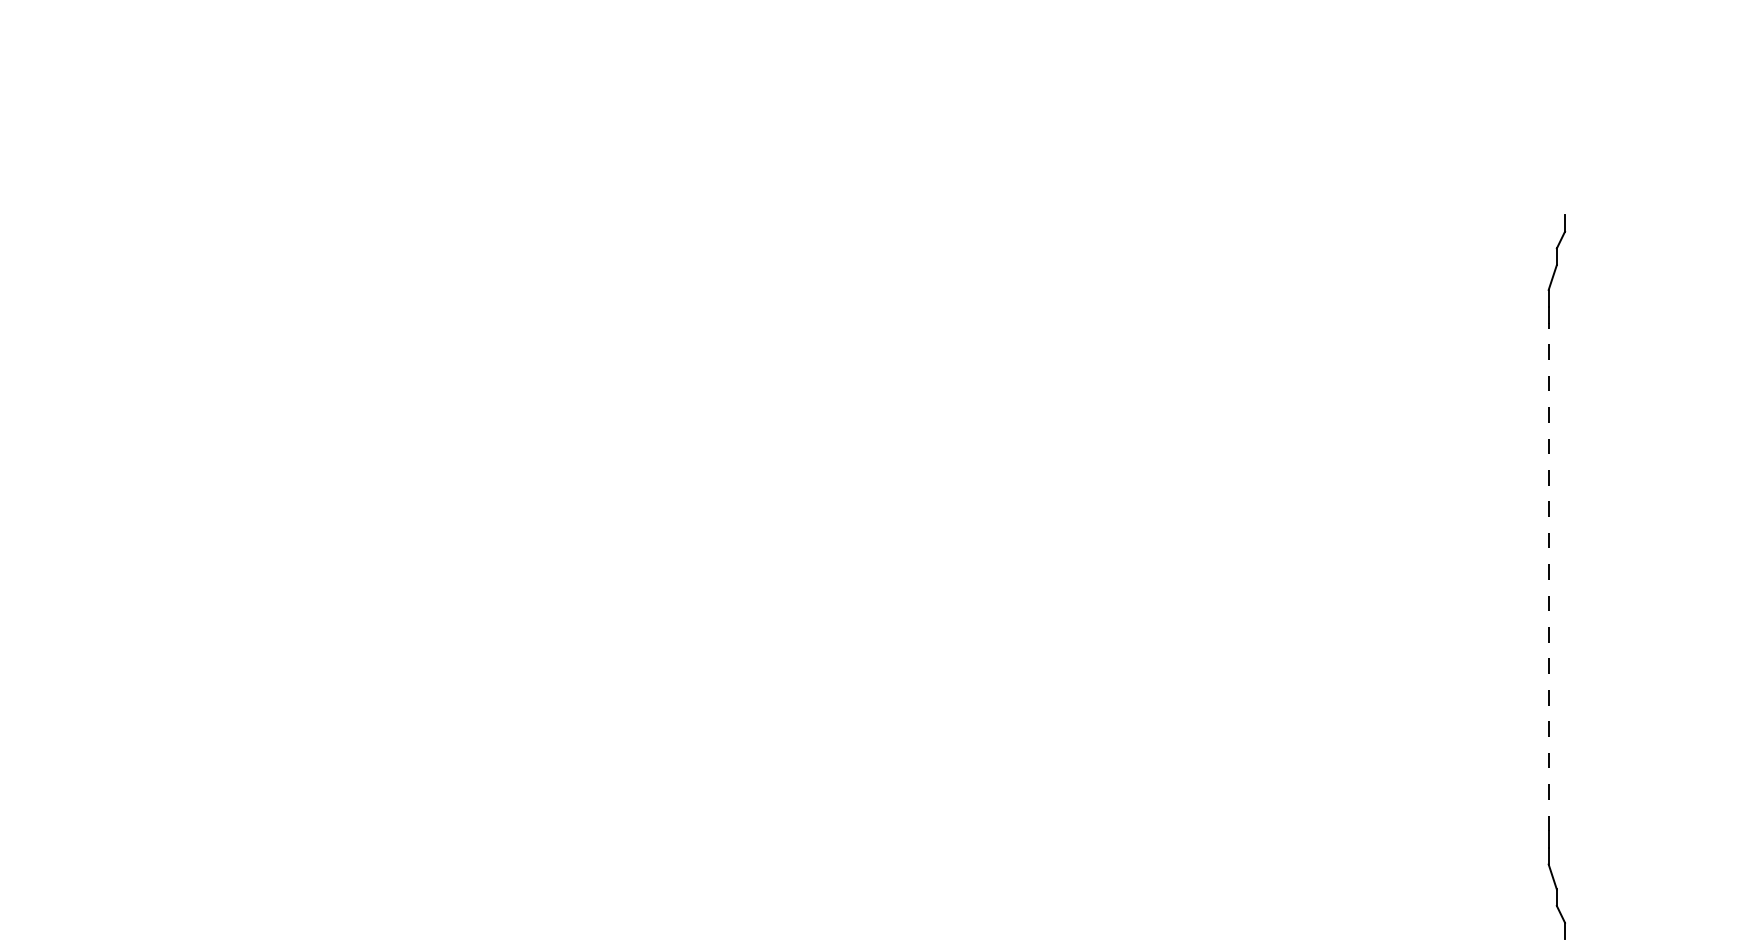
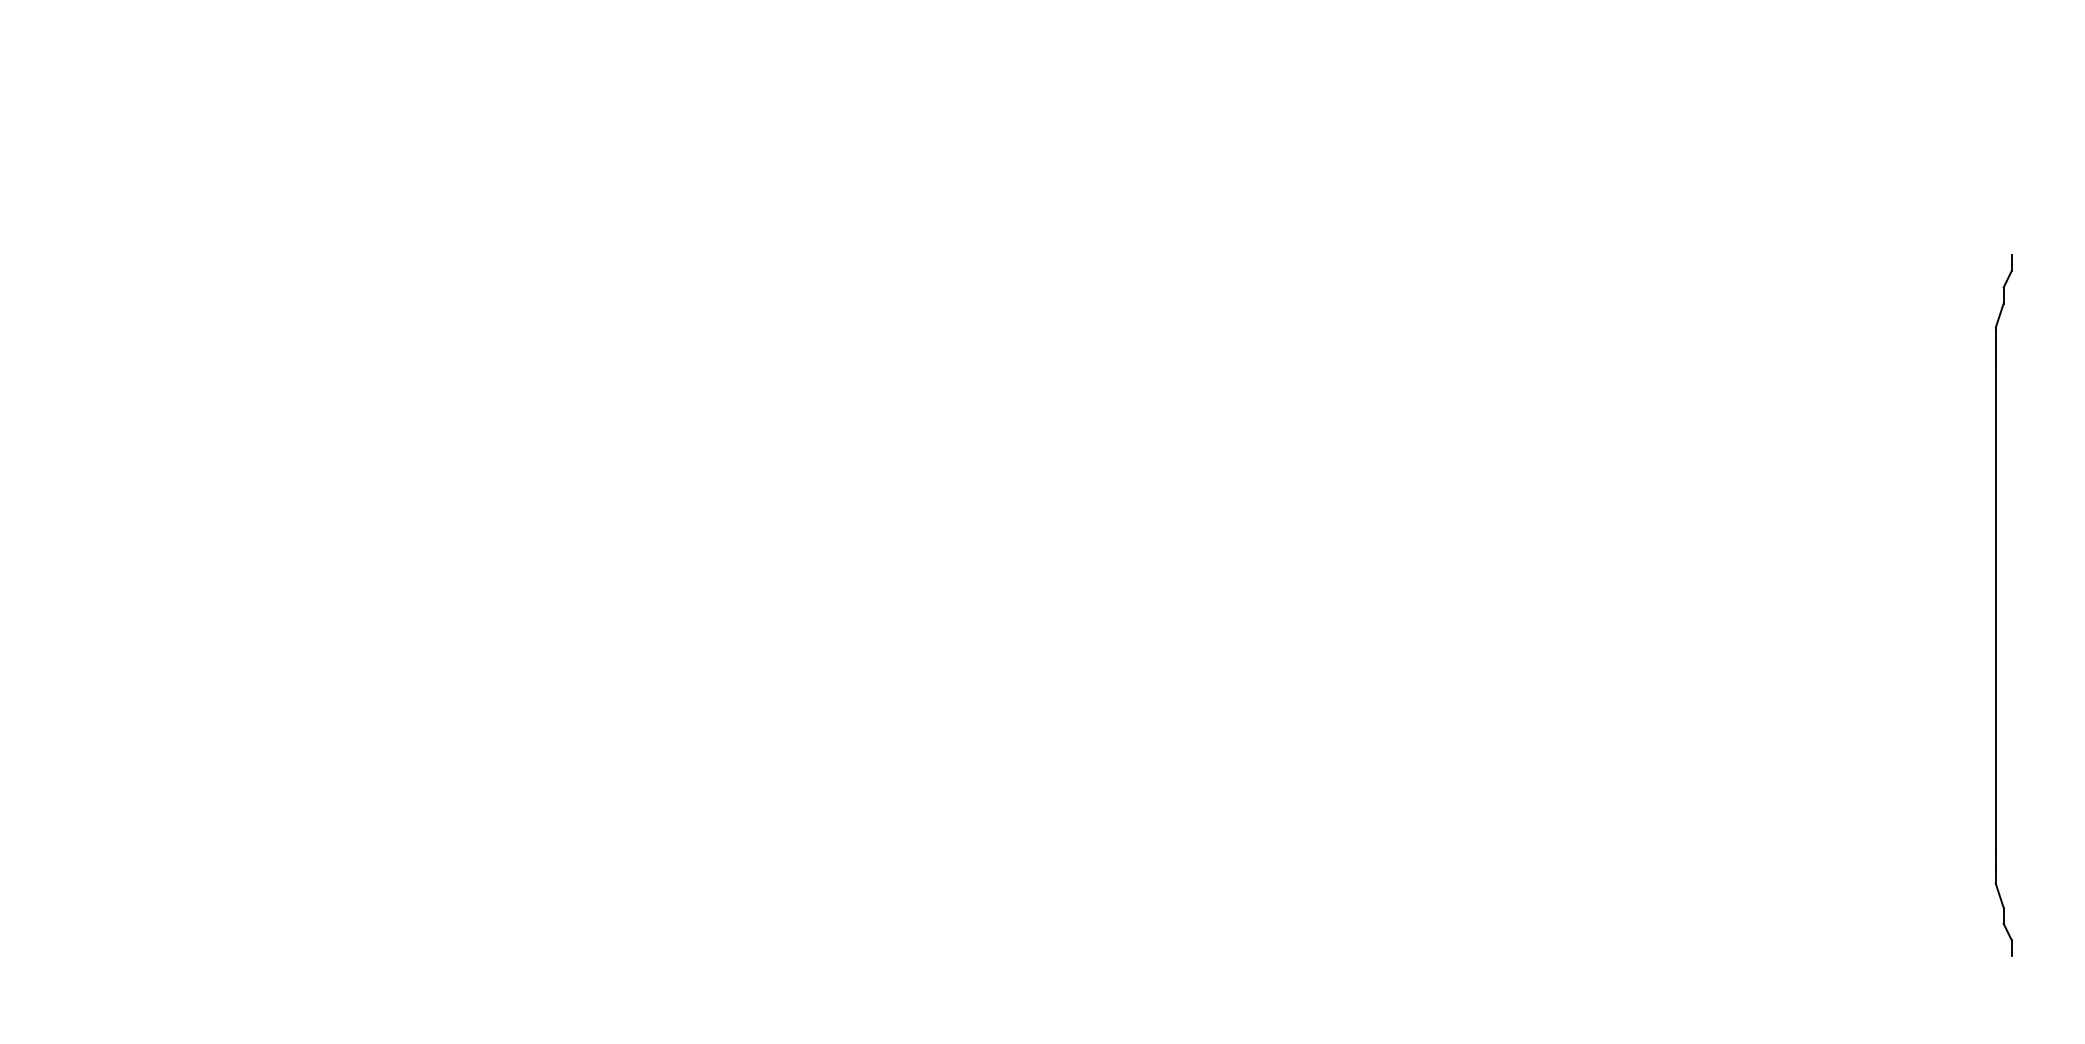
line: (1548, 577) -> (1995, 605), dashed -> solid

